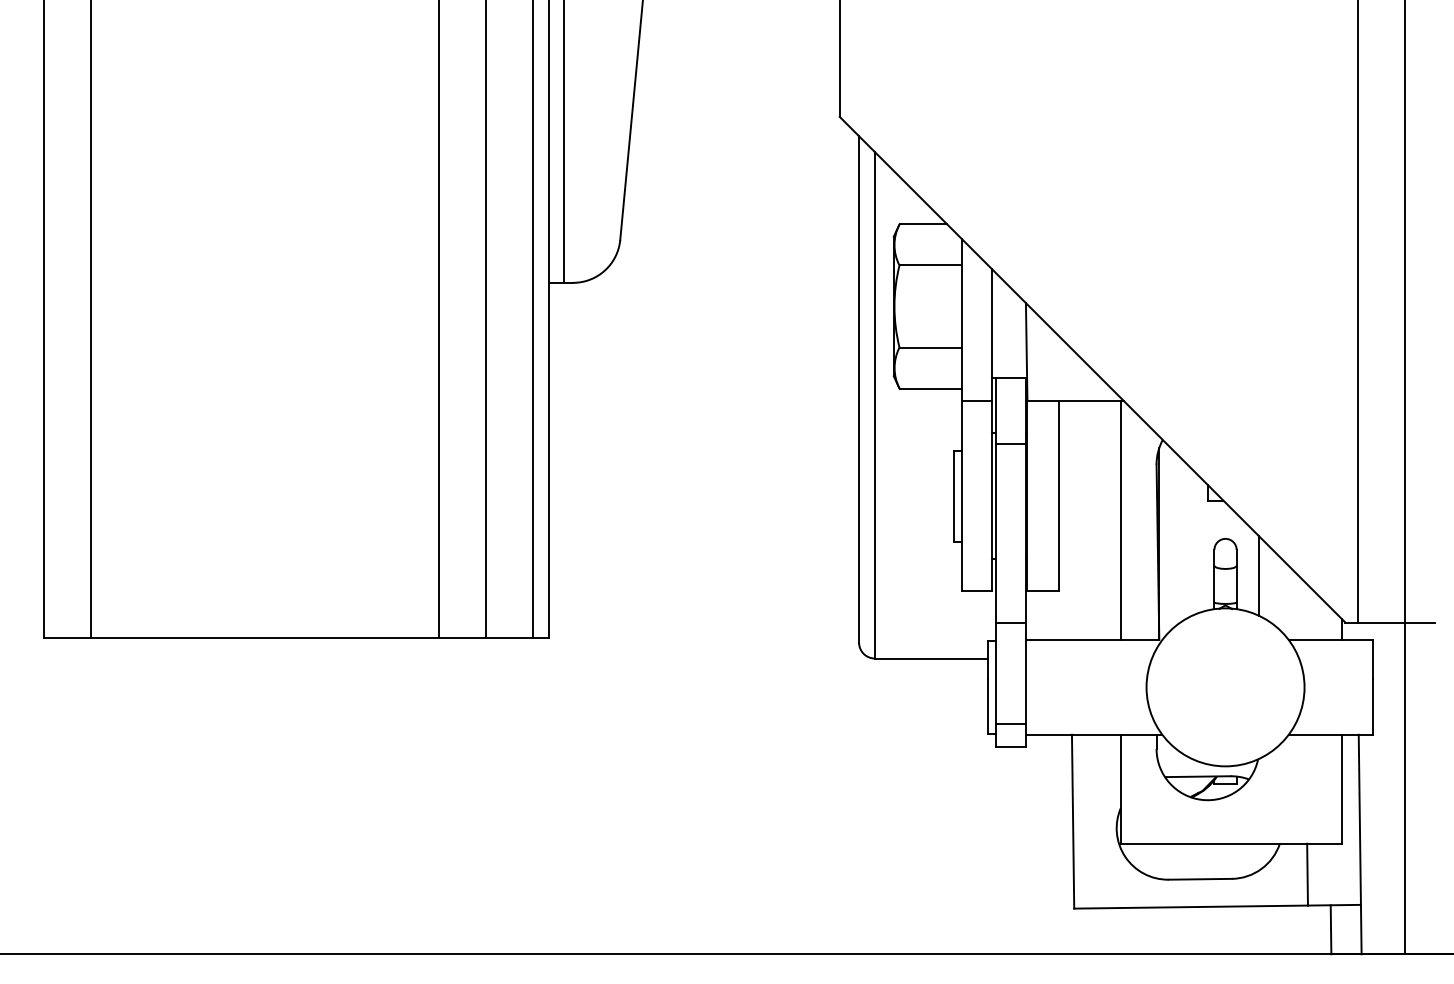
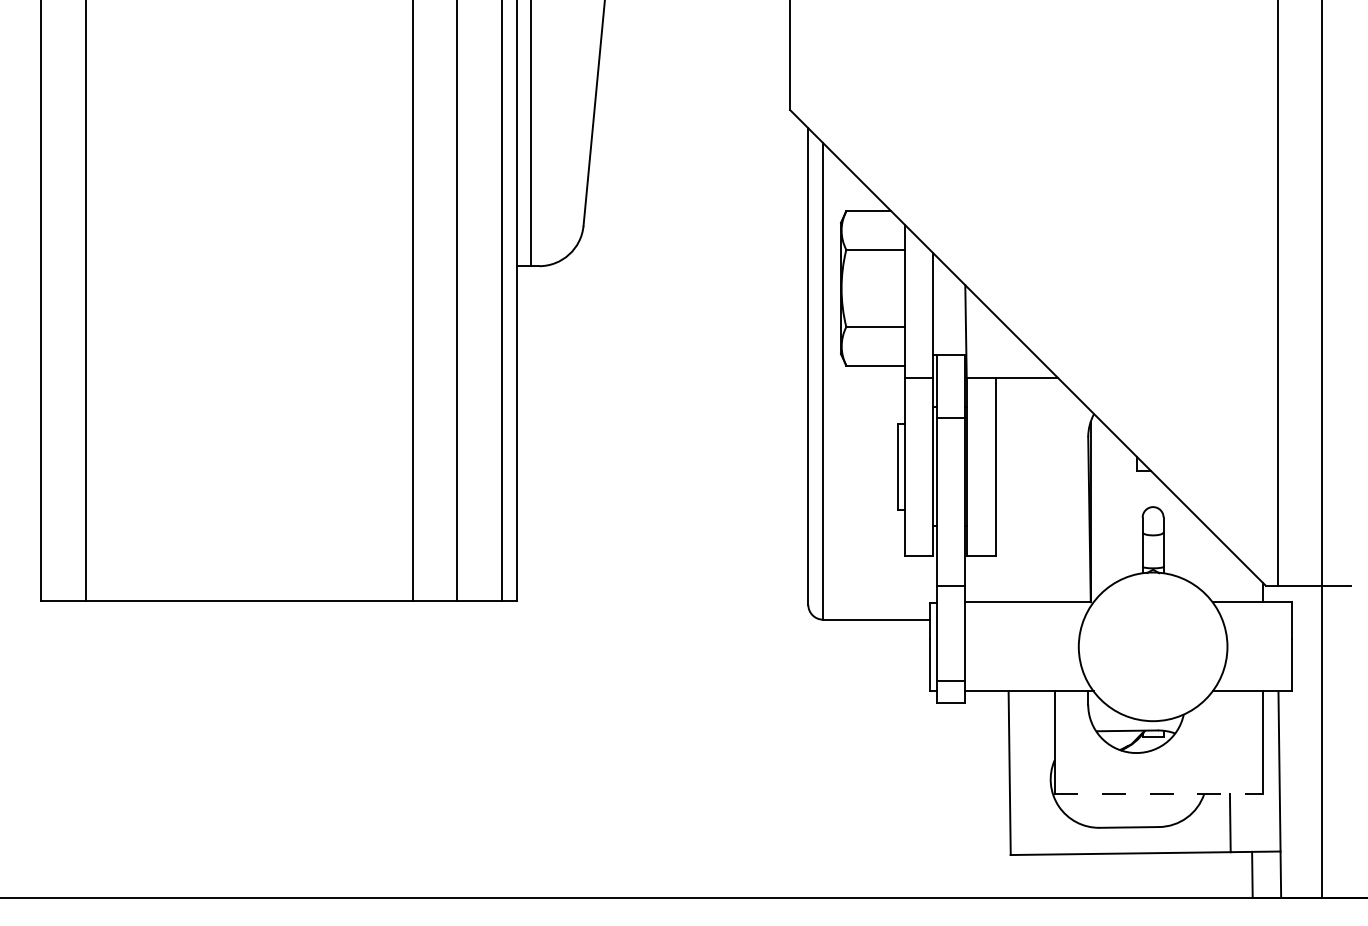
line: (1120, 520) -> (1054, 489), removed
line: (1259, 575) -> (1185, 541), removed
line: (1231, 843) -> (1158, 793), solid -> dashed

